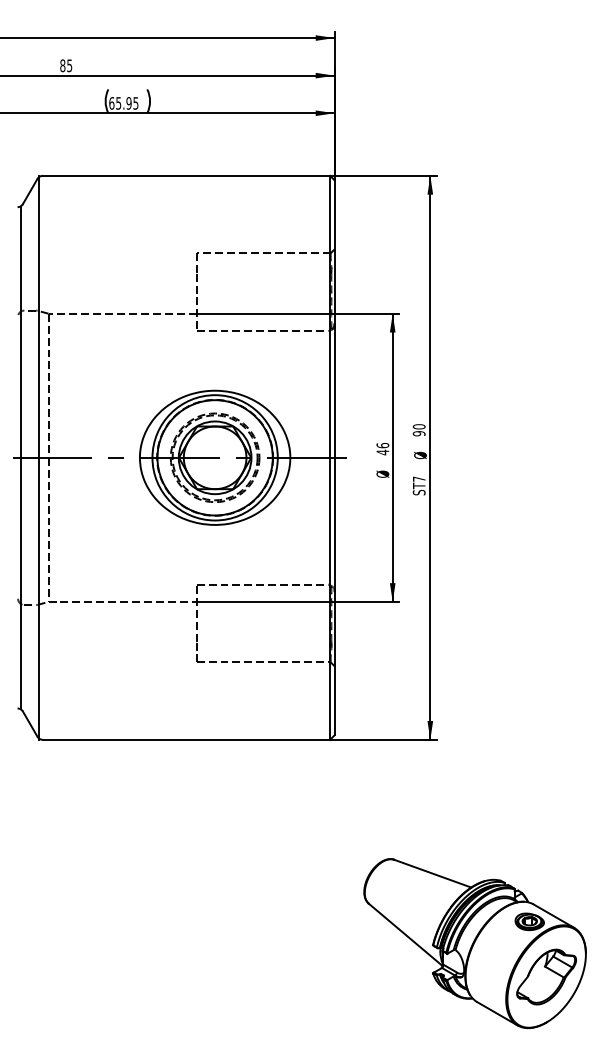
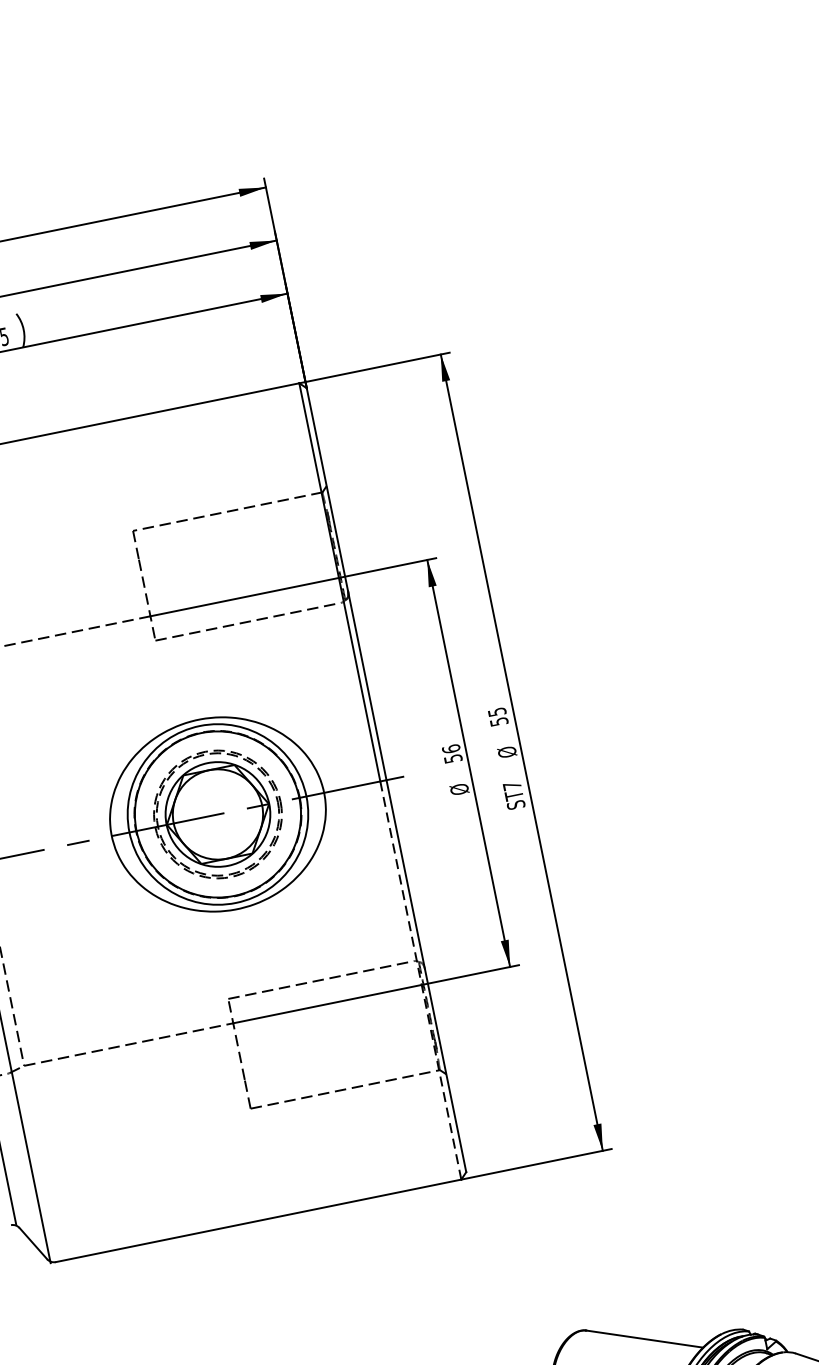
text: (418, 430) -> (497, 717), 90 -> 55
text: (382, 452) -> (452, 758), 46 -> 56
line: (330, 598) -> (421, 979), solid -> dashed

